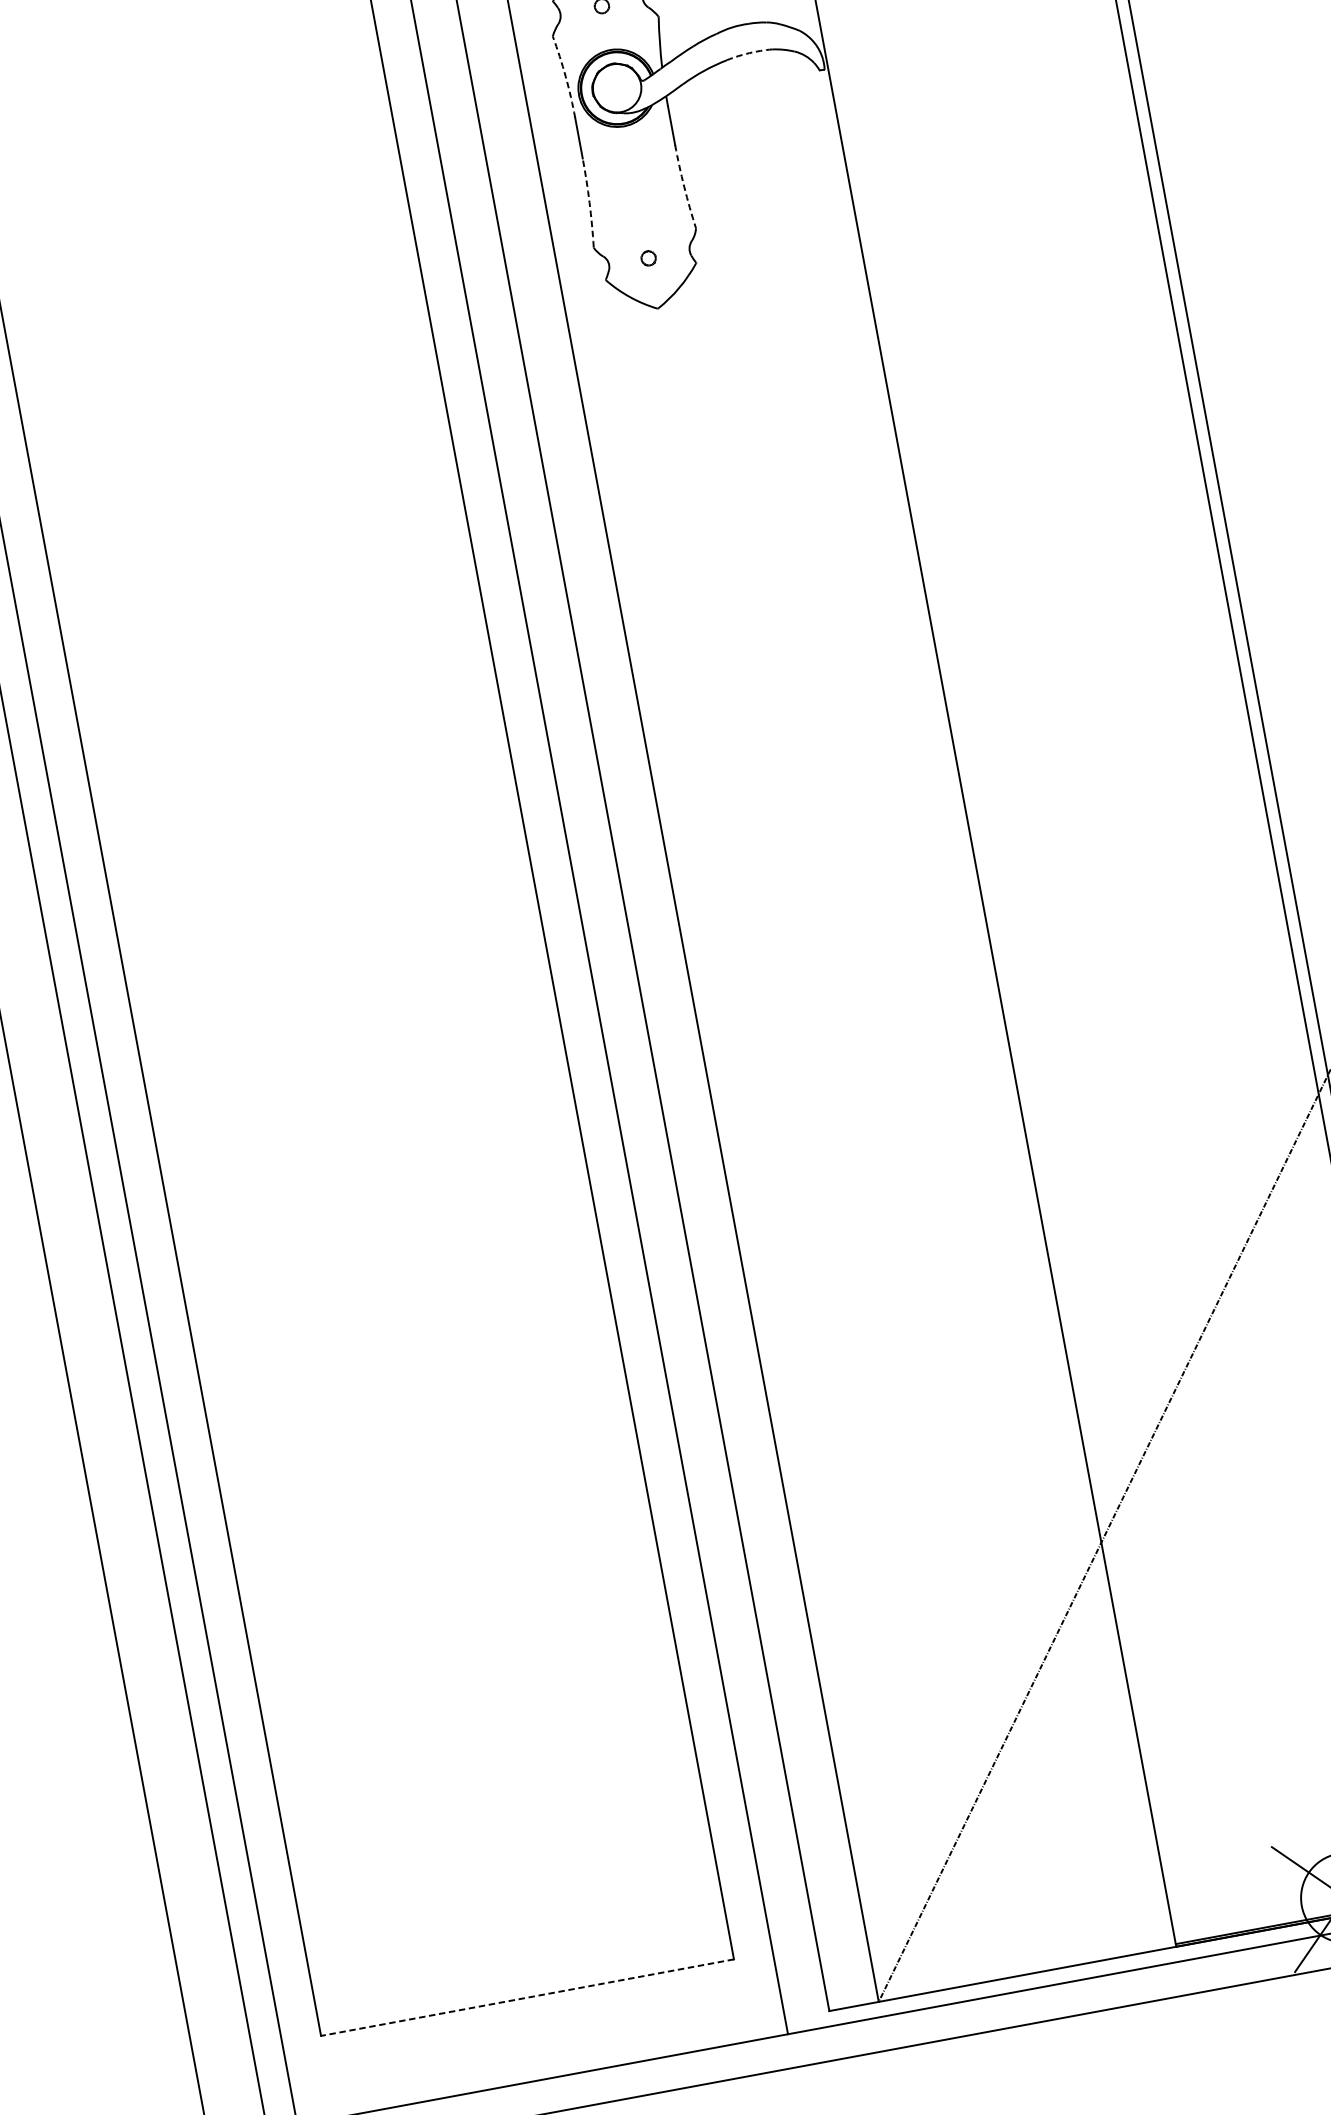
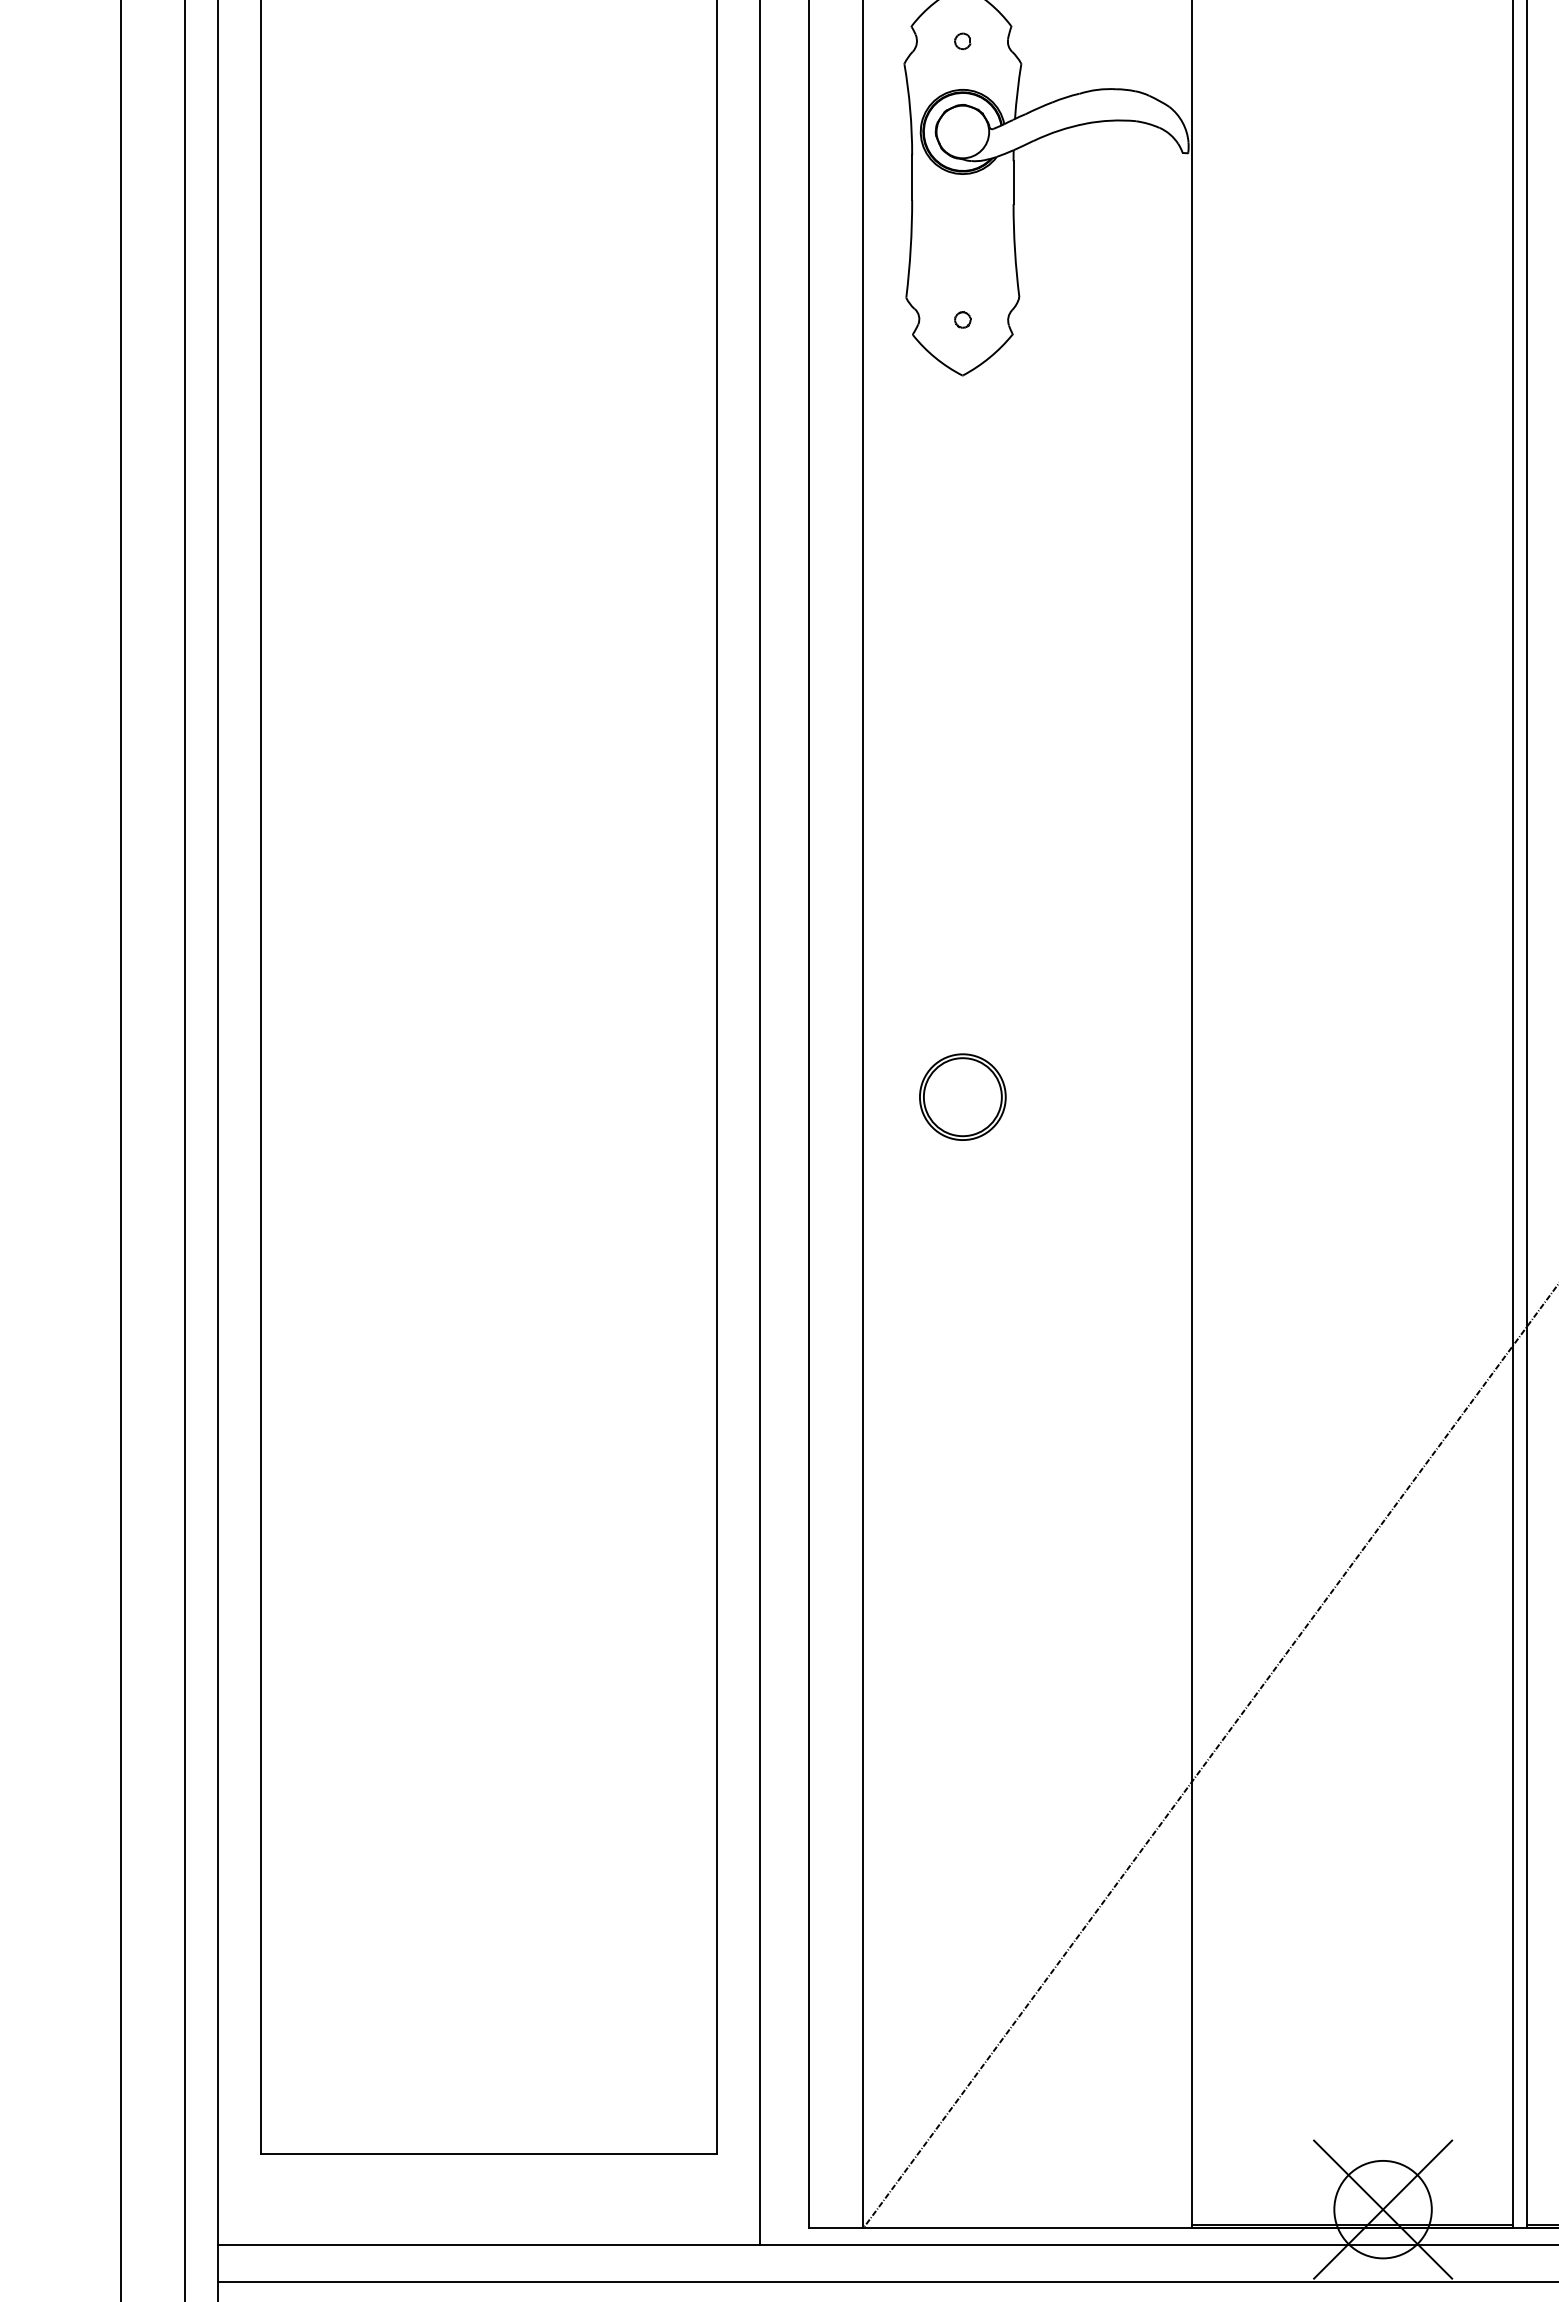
arc: (749, 52) -> (1111, 120), dashed -> solid
arc: (566, 76) -> (910, 109), dashed -> solid
arc: (684, 186) -> (1015, 250), dashed -> solid
arc: (589, 202) -> (910, 248), dashed -> solid
part: (778, 961) -> (962, 1096), added
line: (527, 1998) -> (488, 2154), dashed -> solid

